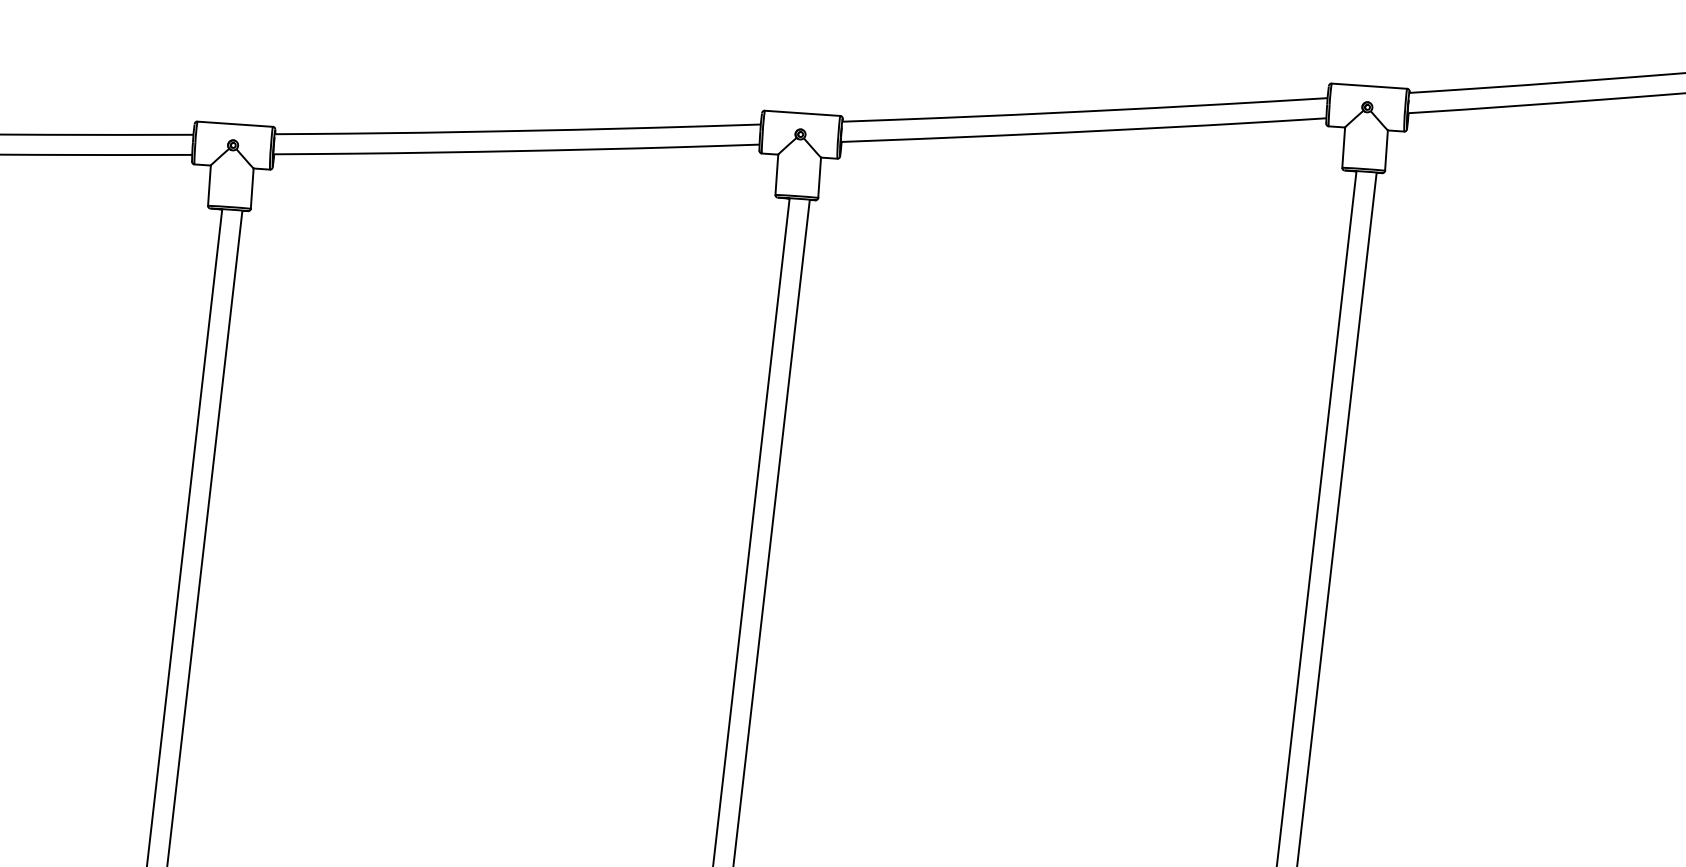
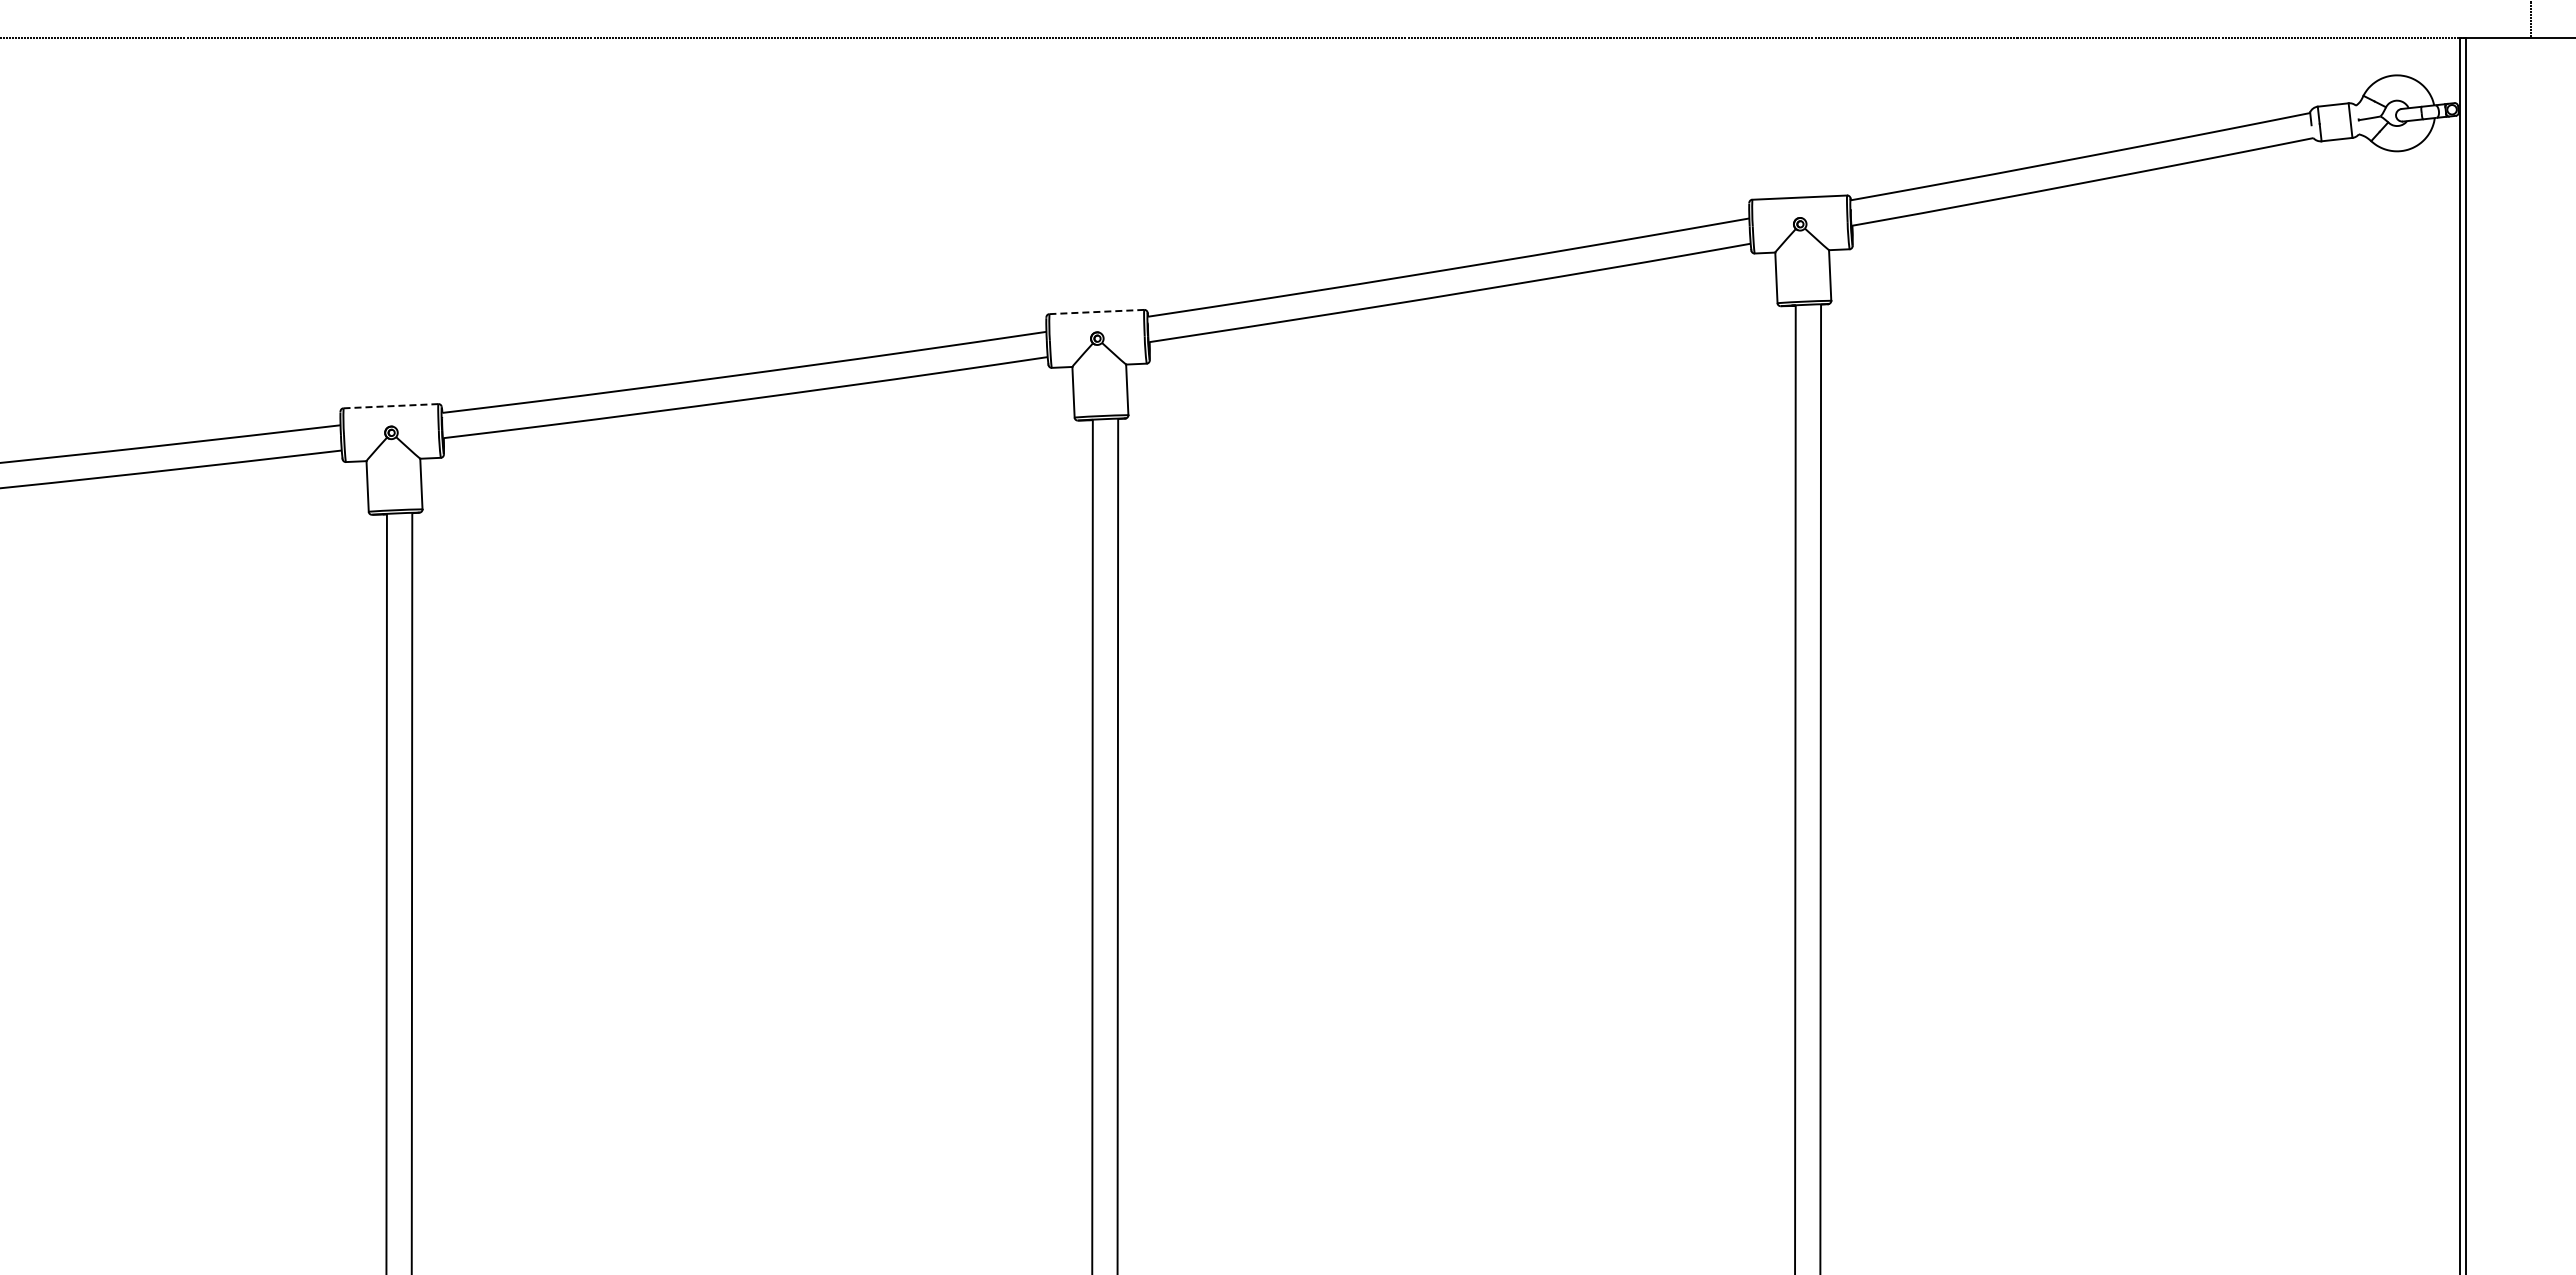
line: (802, 113) -> (1096, 312), solid -> dashed
line: (234, 124) -> (390, 406), solid -> dashed

